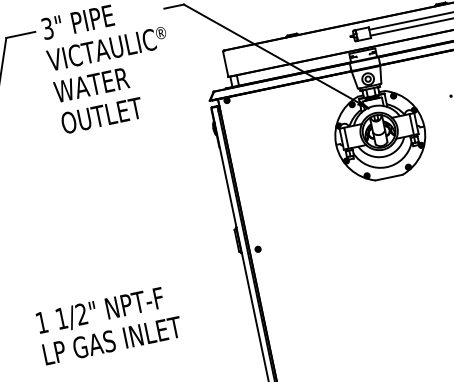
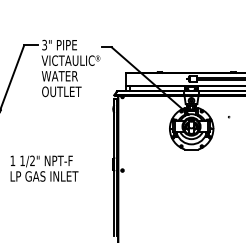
text: (109, 324) -> (44, 168), moved

